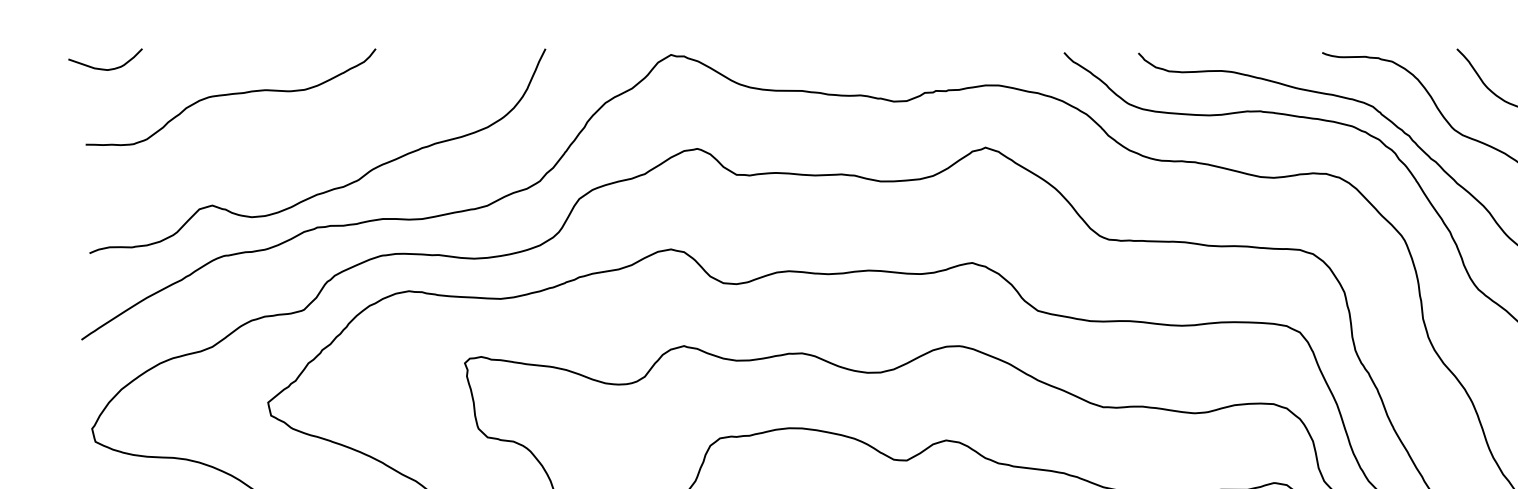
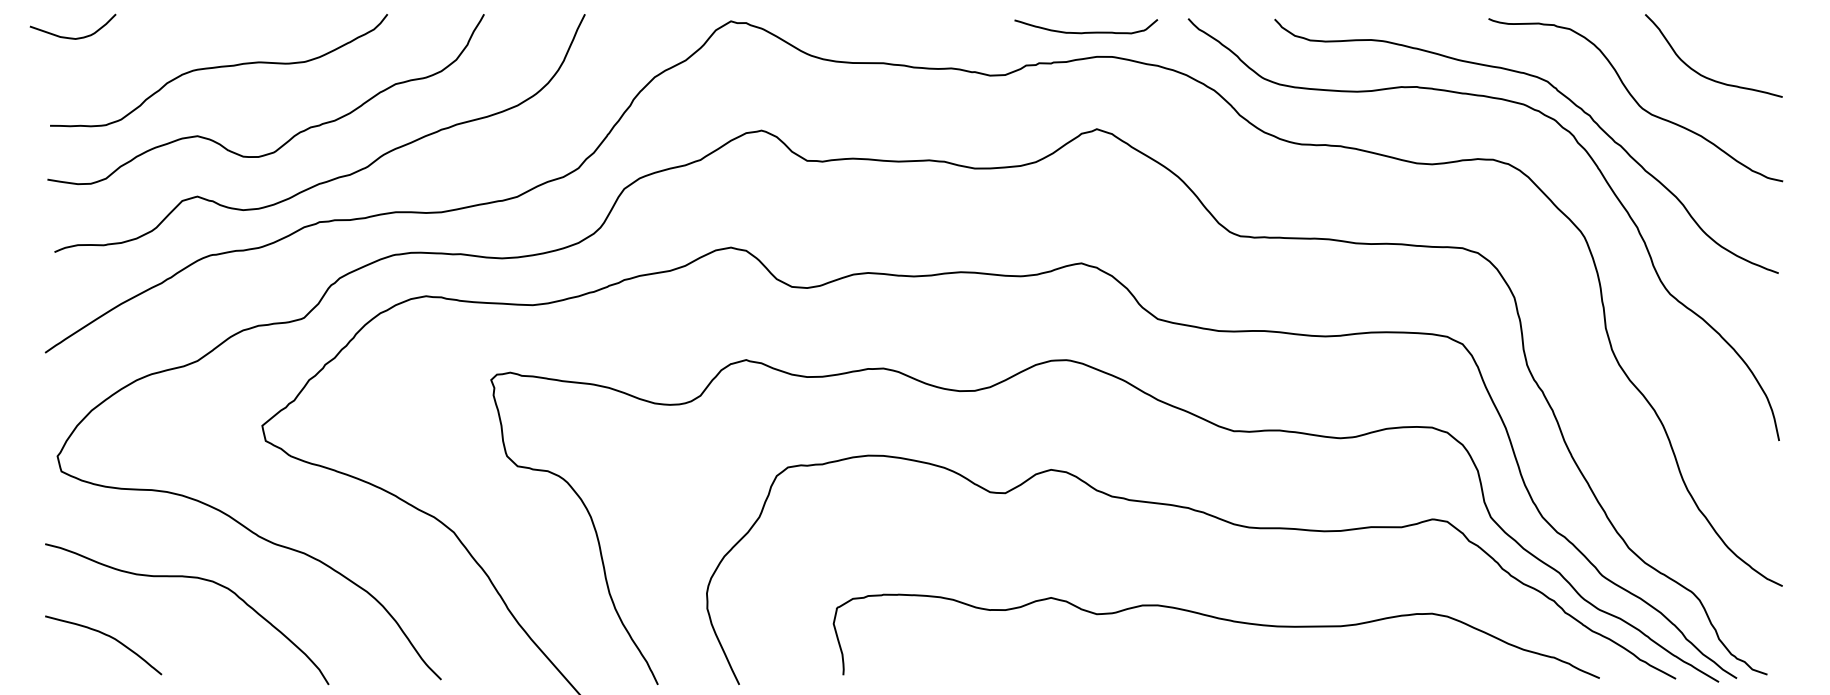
curve: (978, 63) -> (1088, 31), added
curve: (294, 153) -> (293, 135), added

